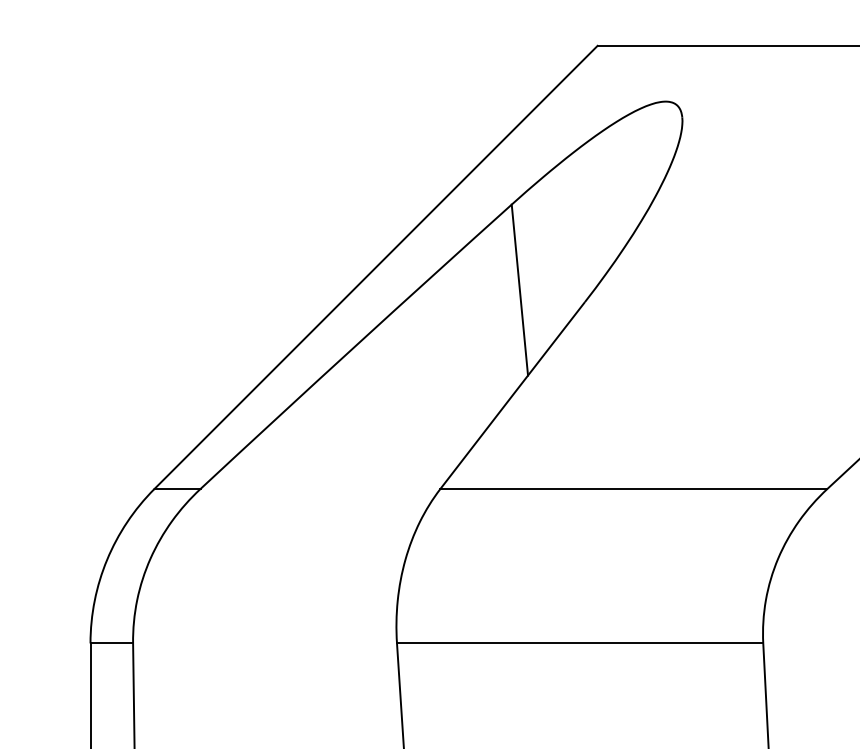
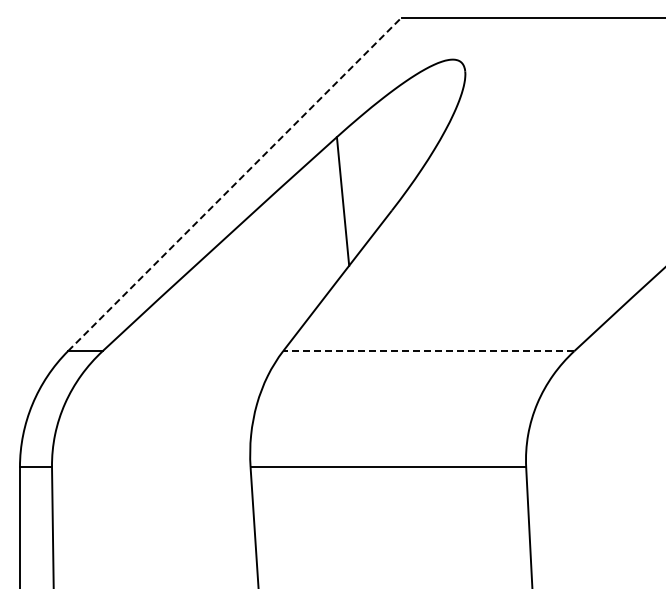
line: (375, 267) -> (234, 184), solid -> dashed
line: (633, 489) -> (428, 351), solid -> dashed

